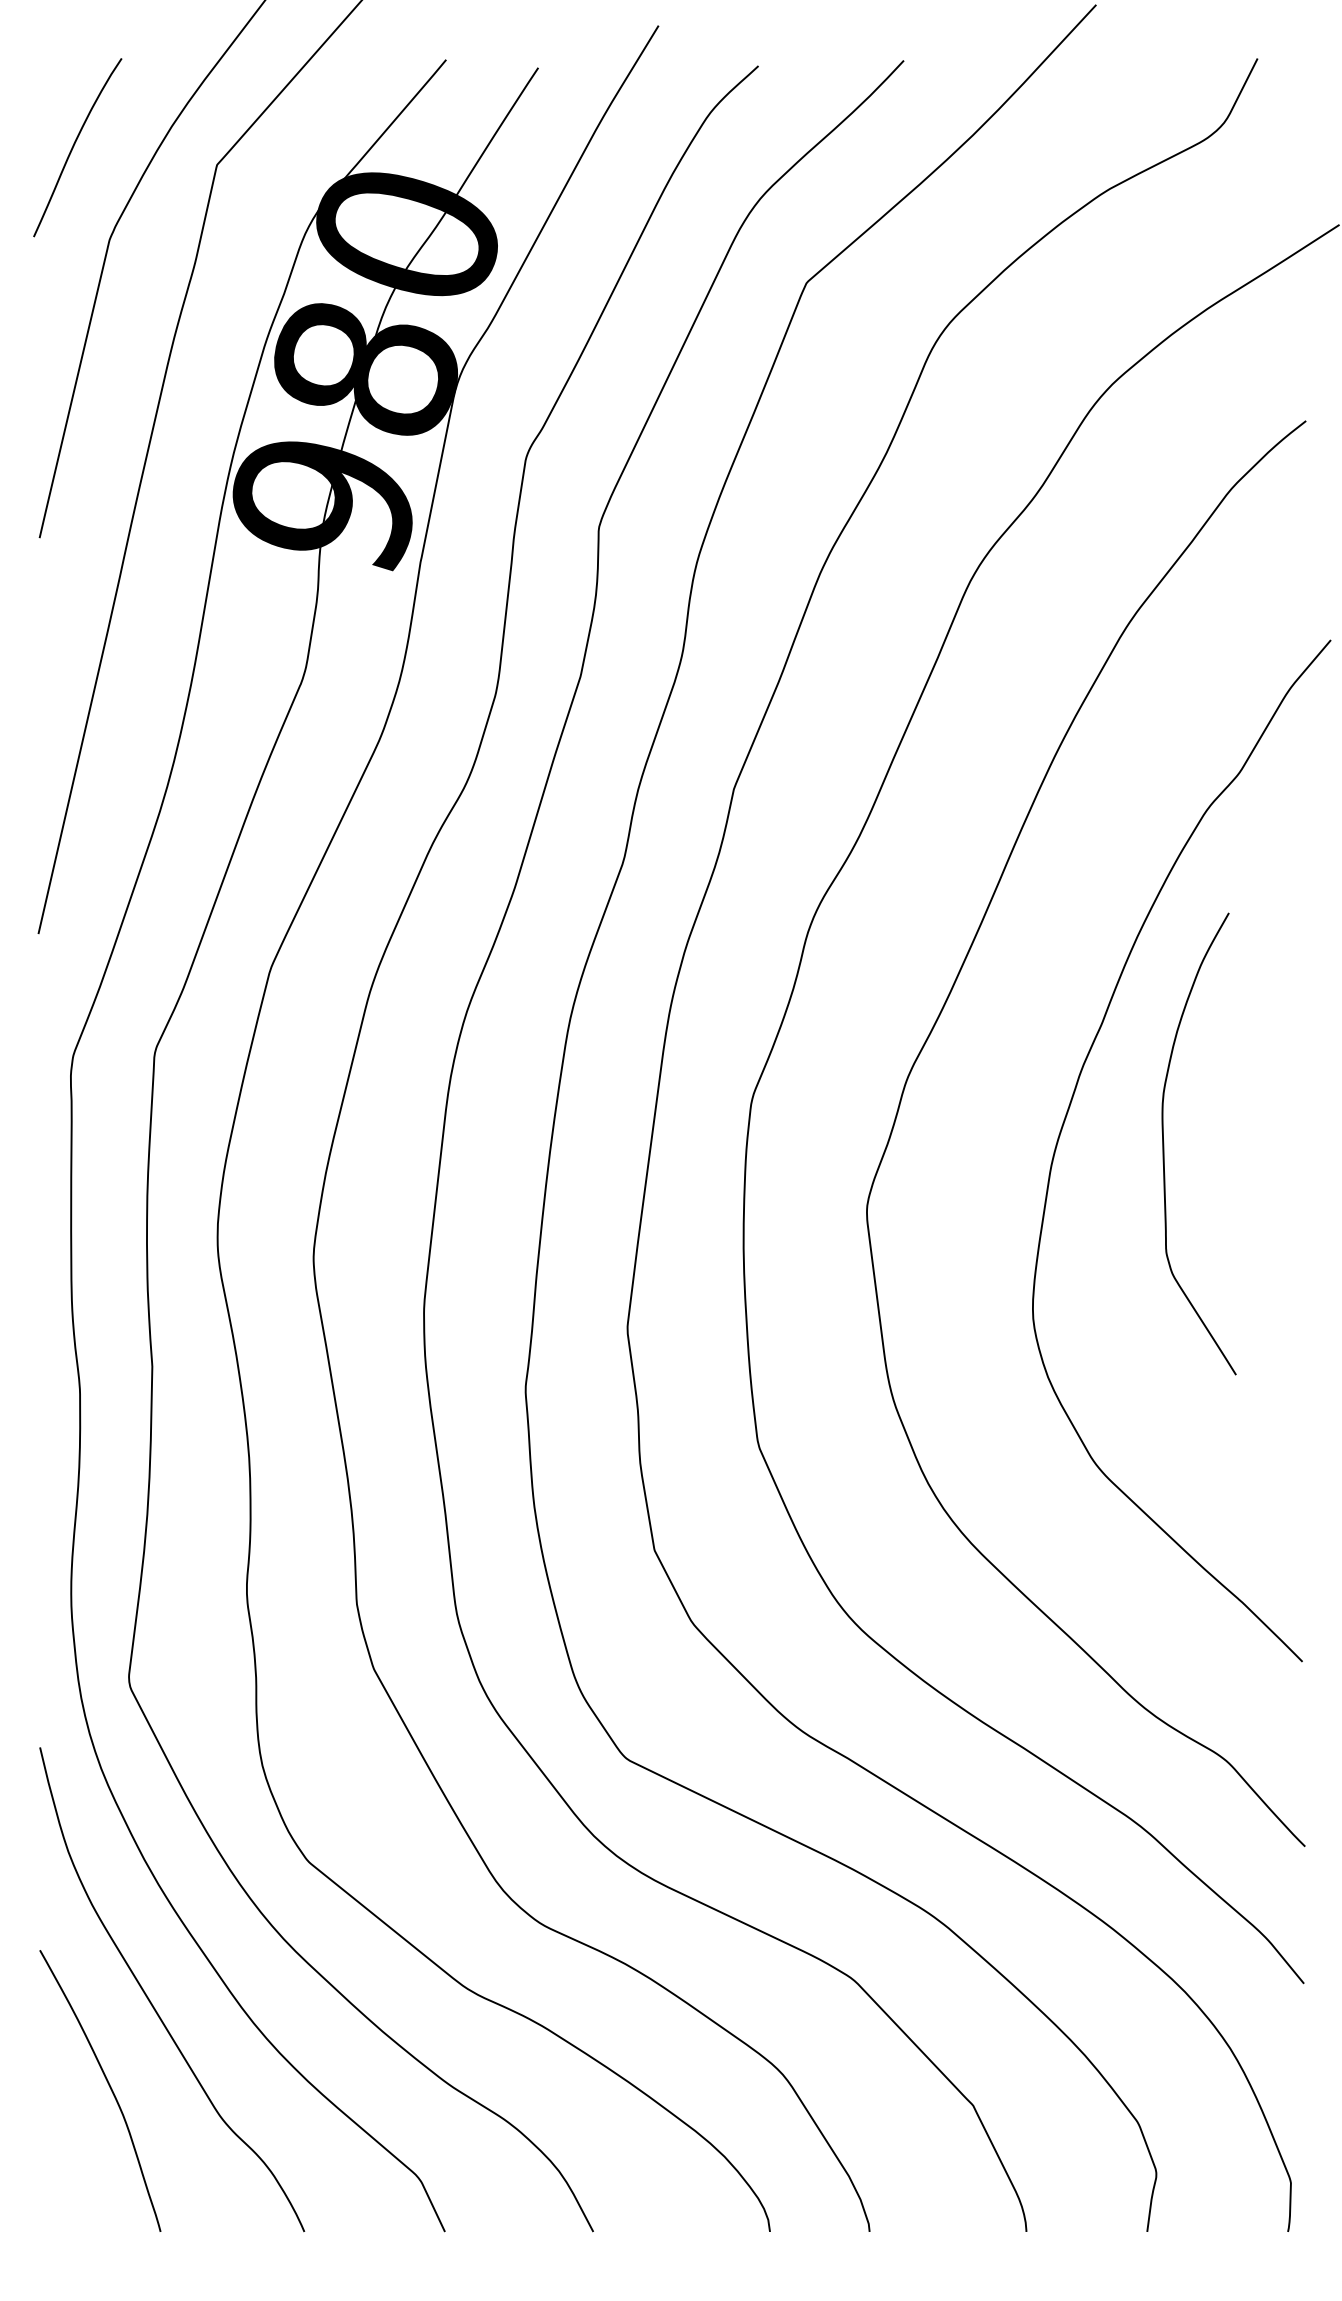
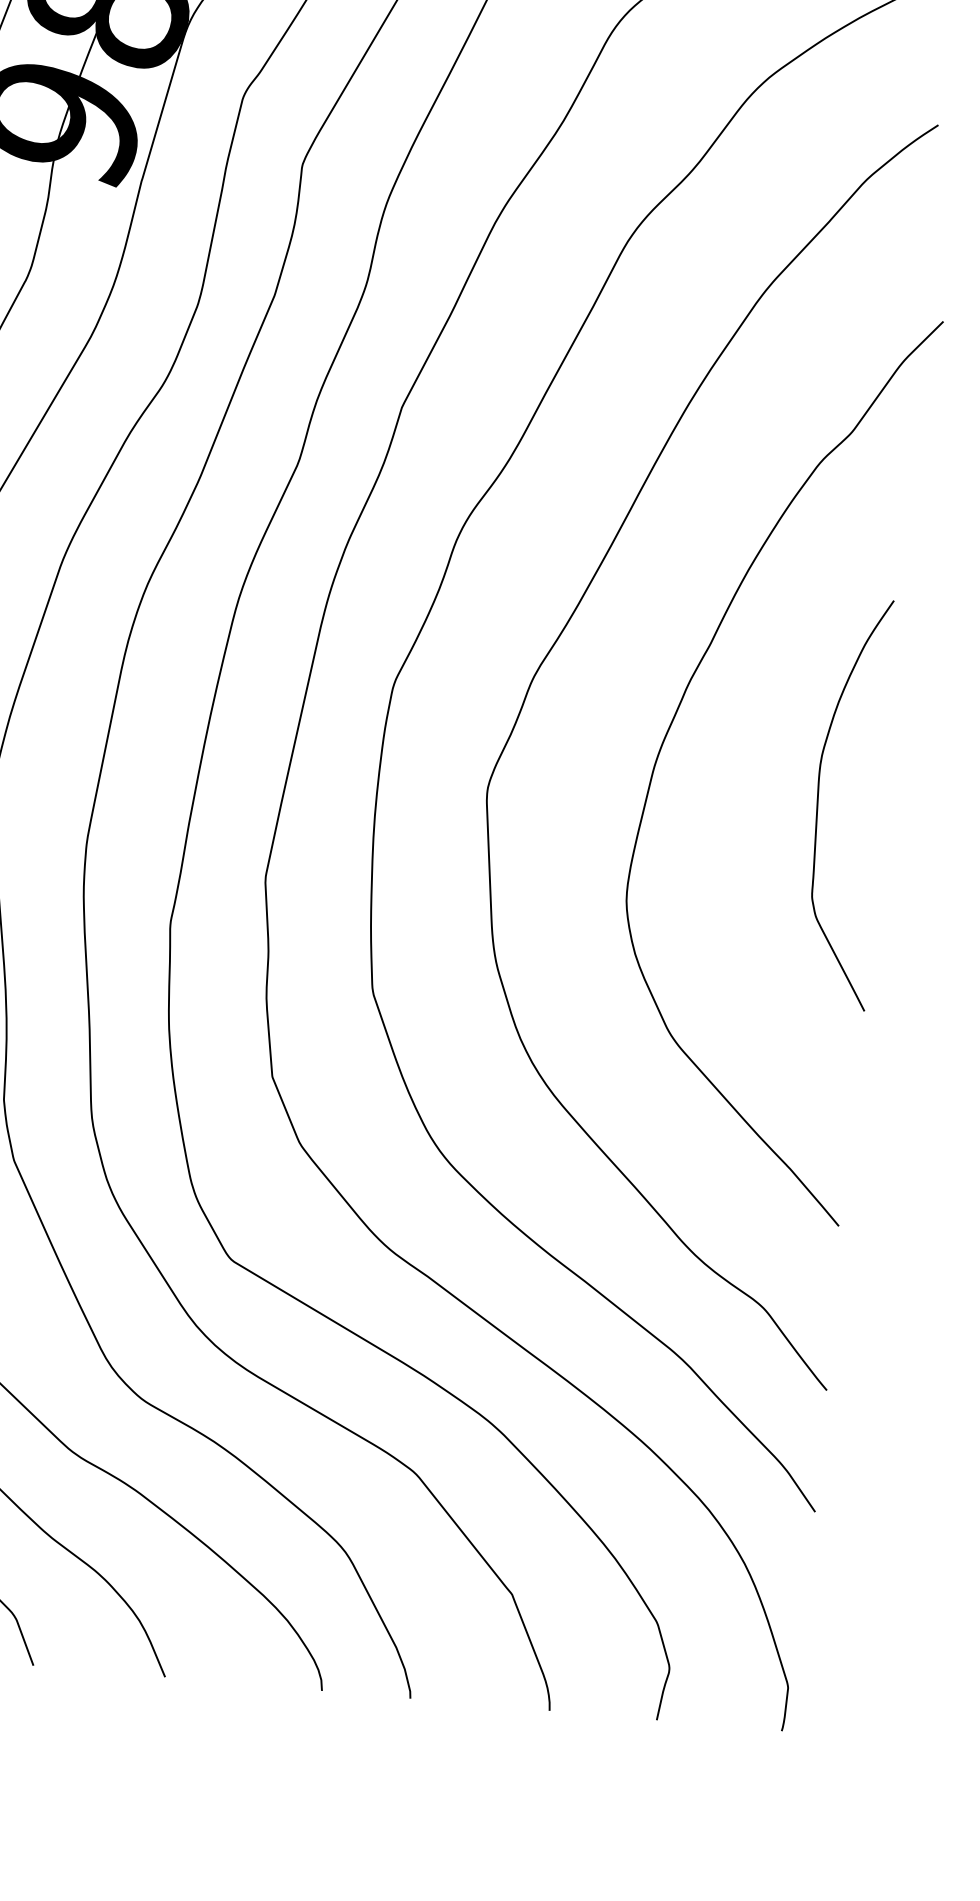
curve: (1164, 1143) -> (818, 800), moved

